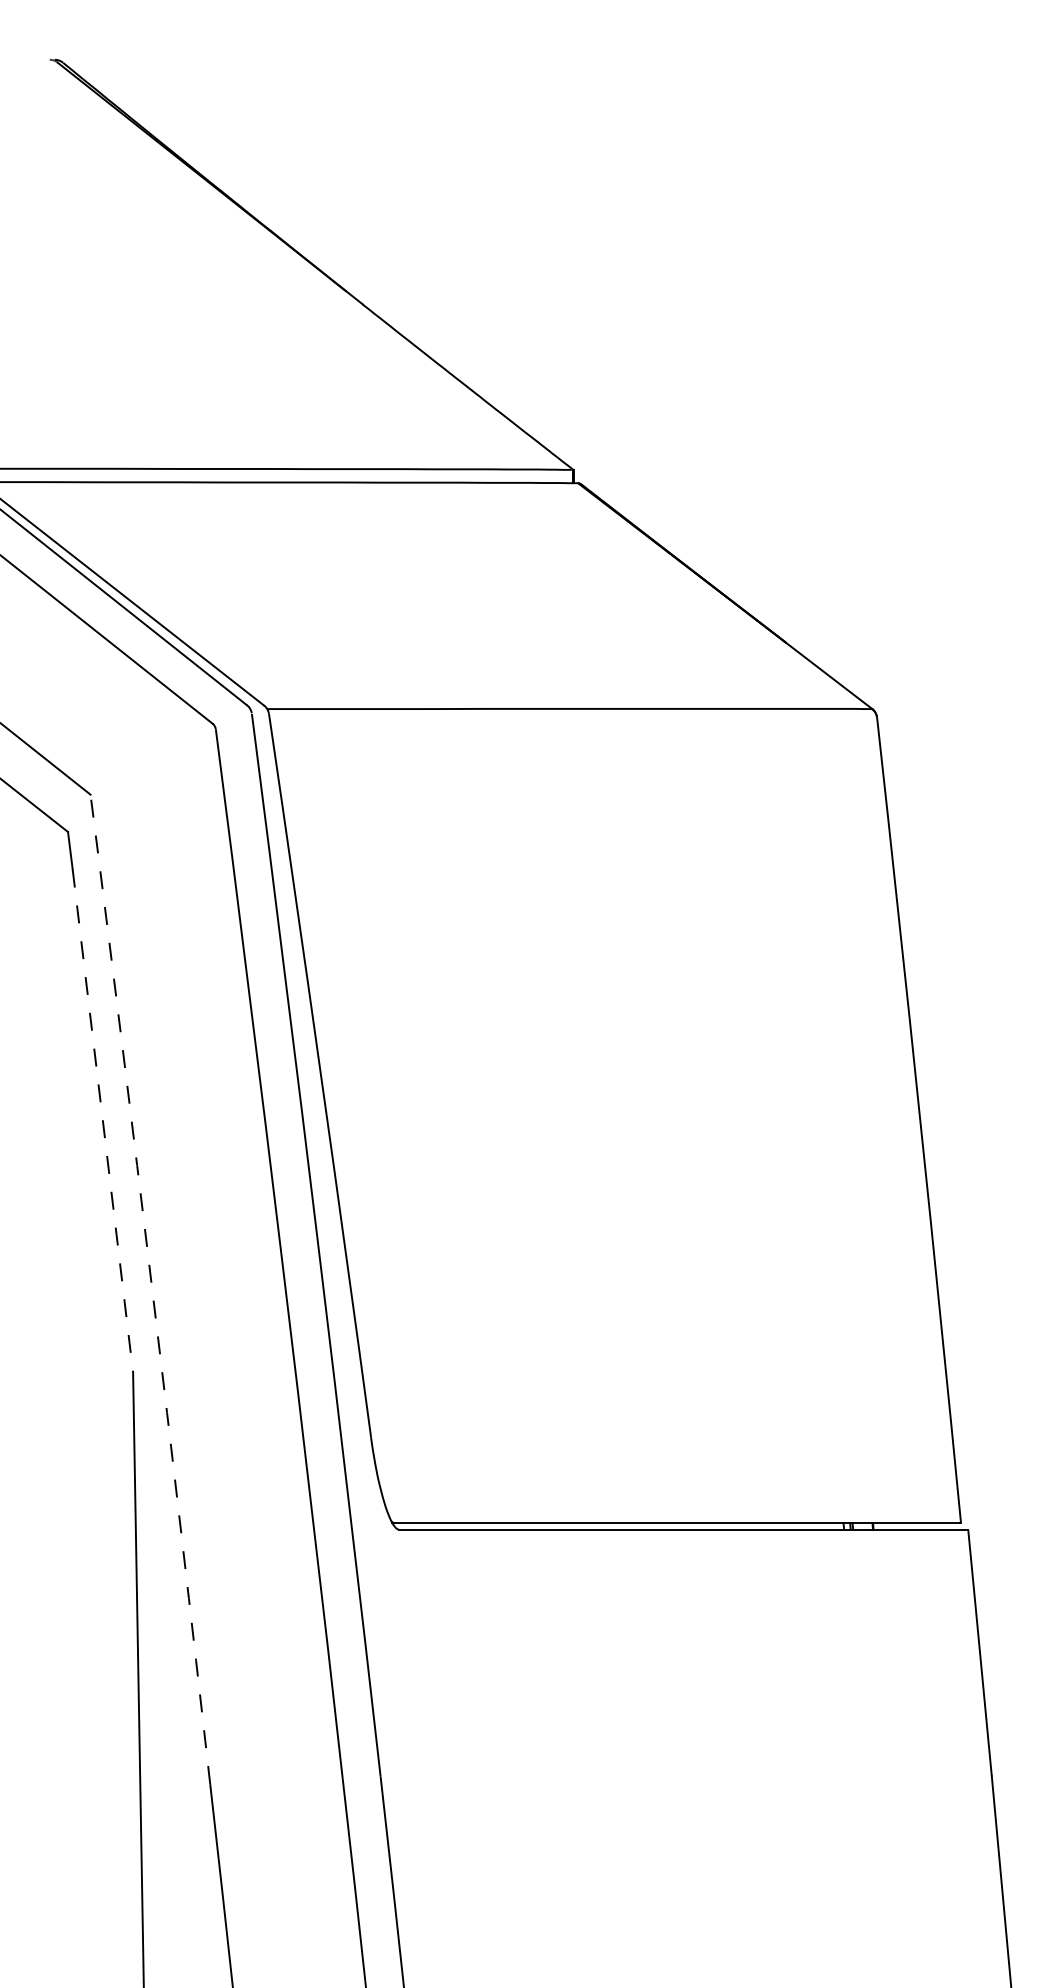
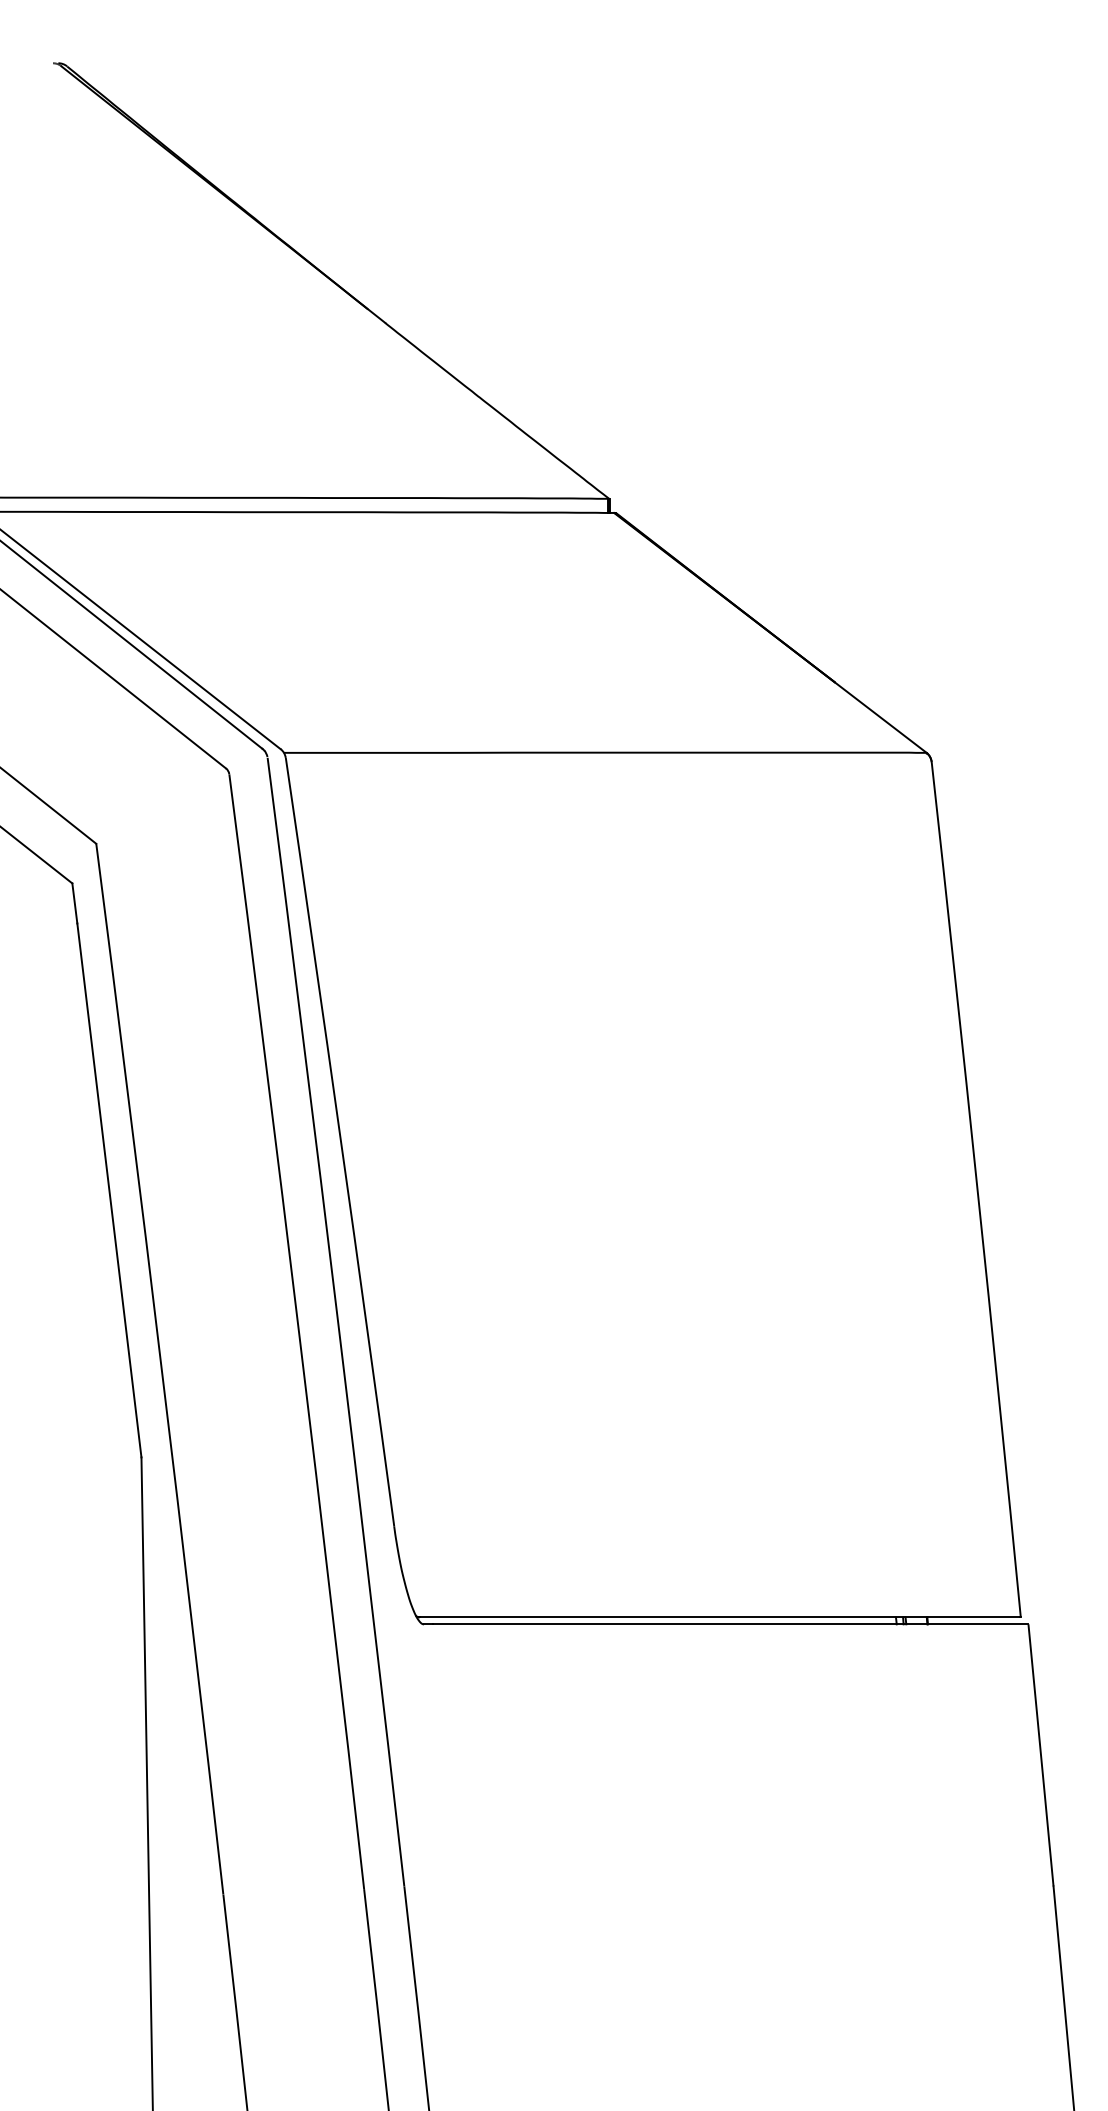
line: (103, 1121) -> (109, 1190), dashed -> solid
arc: (151, 1288) -> (161, 1368), dashed -> solid

